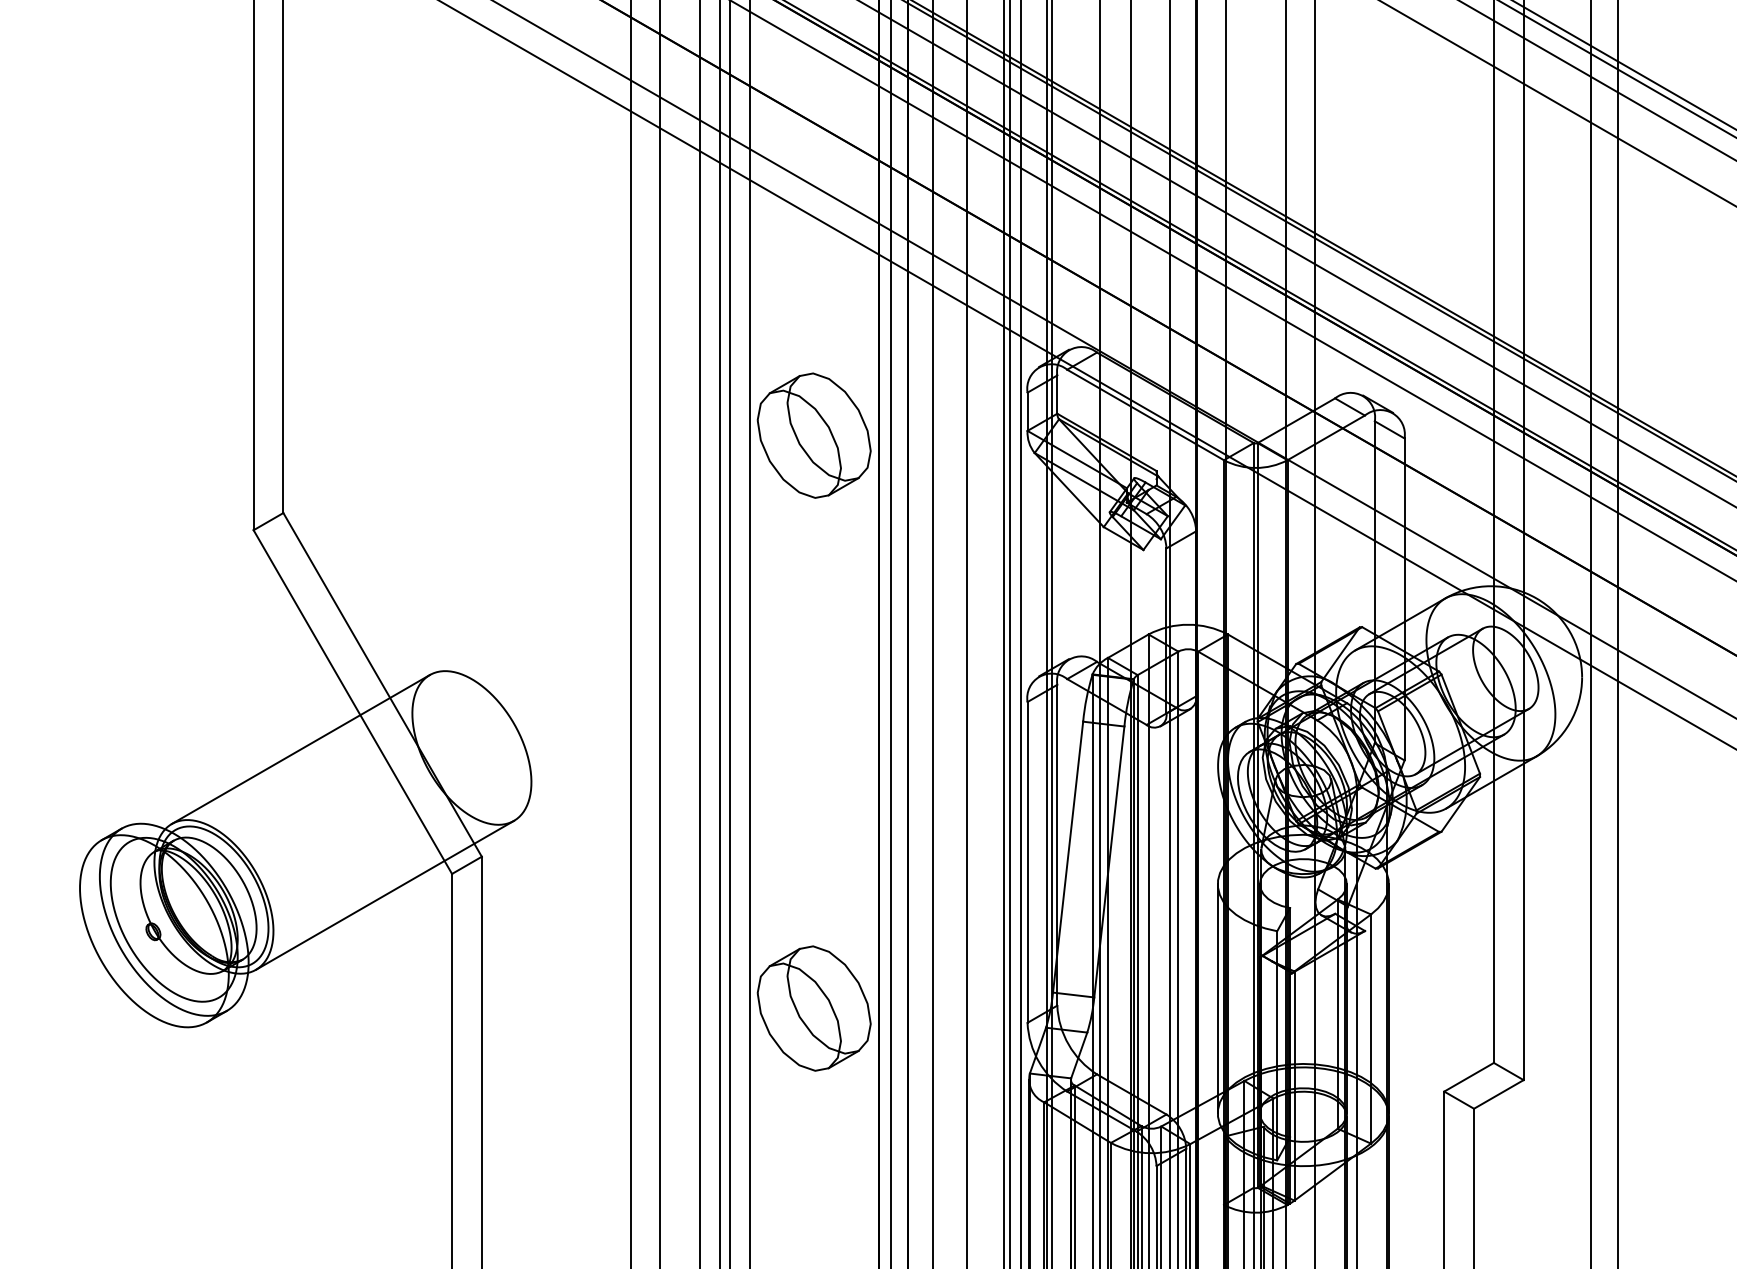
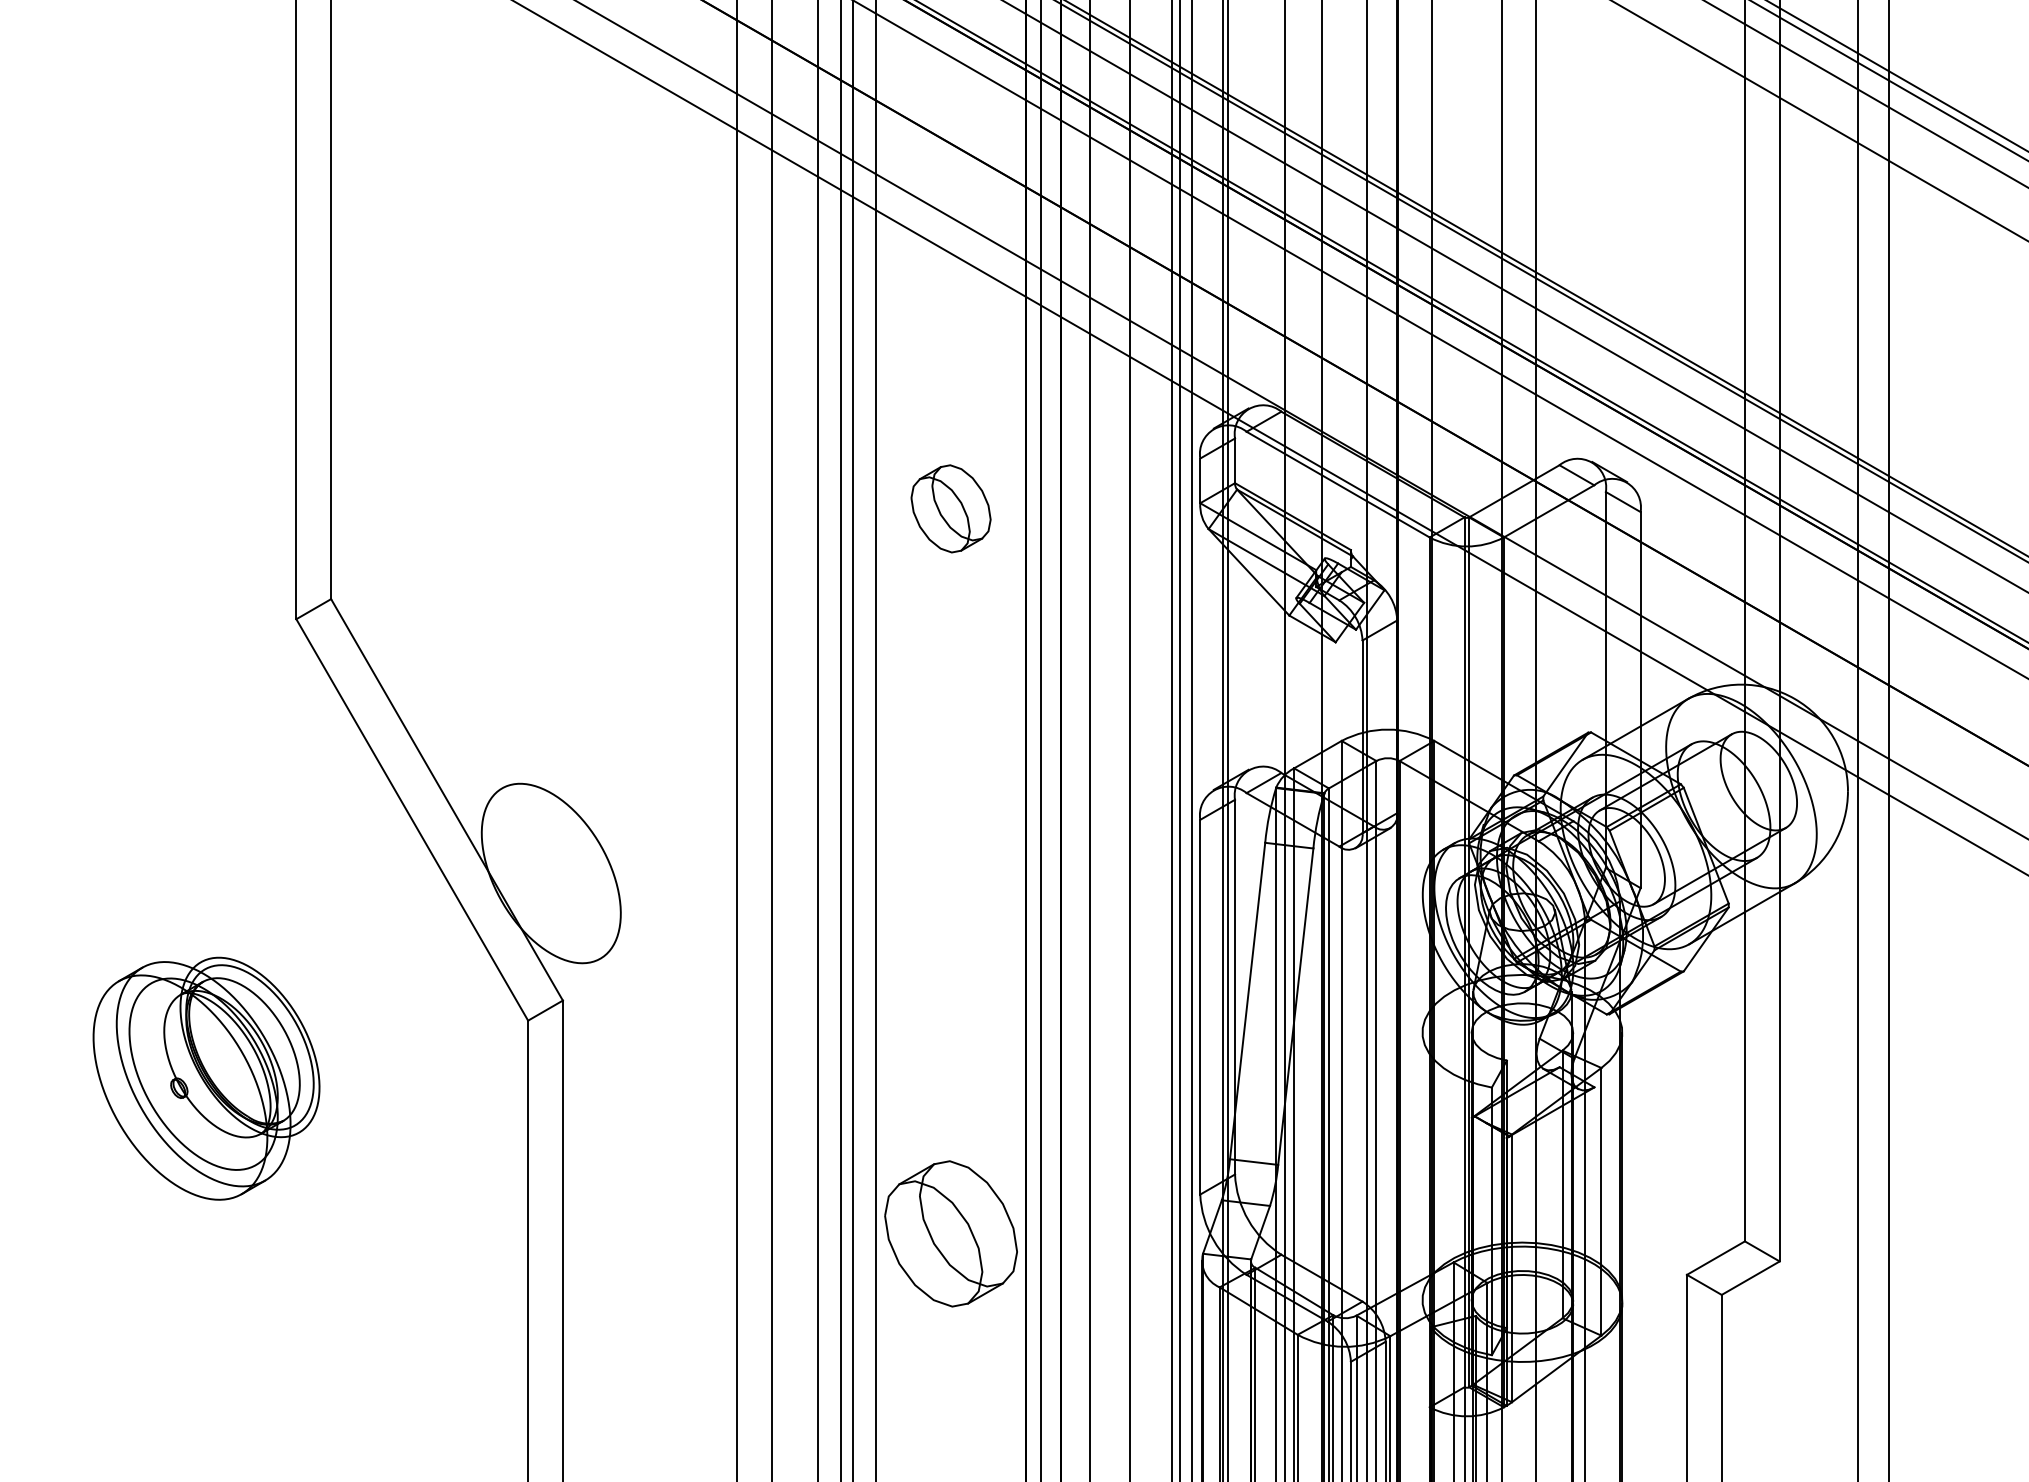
part: (813, 435) -> (950, 508), size x0.6
line: (300, 749) -> (351, 875), removed
line: (384, 895) -> (449, 1045), removed
line: (1217, 998) -> (1422, 1166), removed
part: (813, 1008) -> (950, 1233), moved

